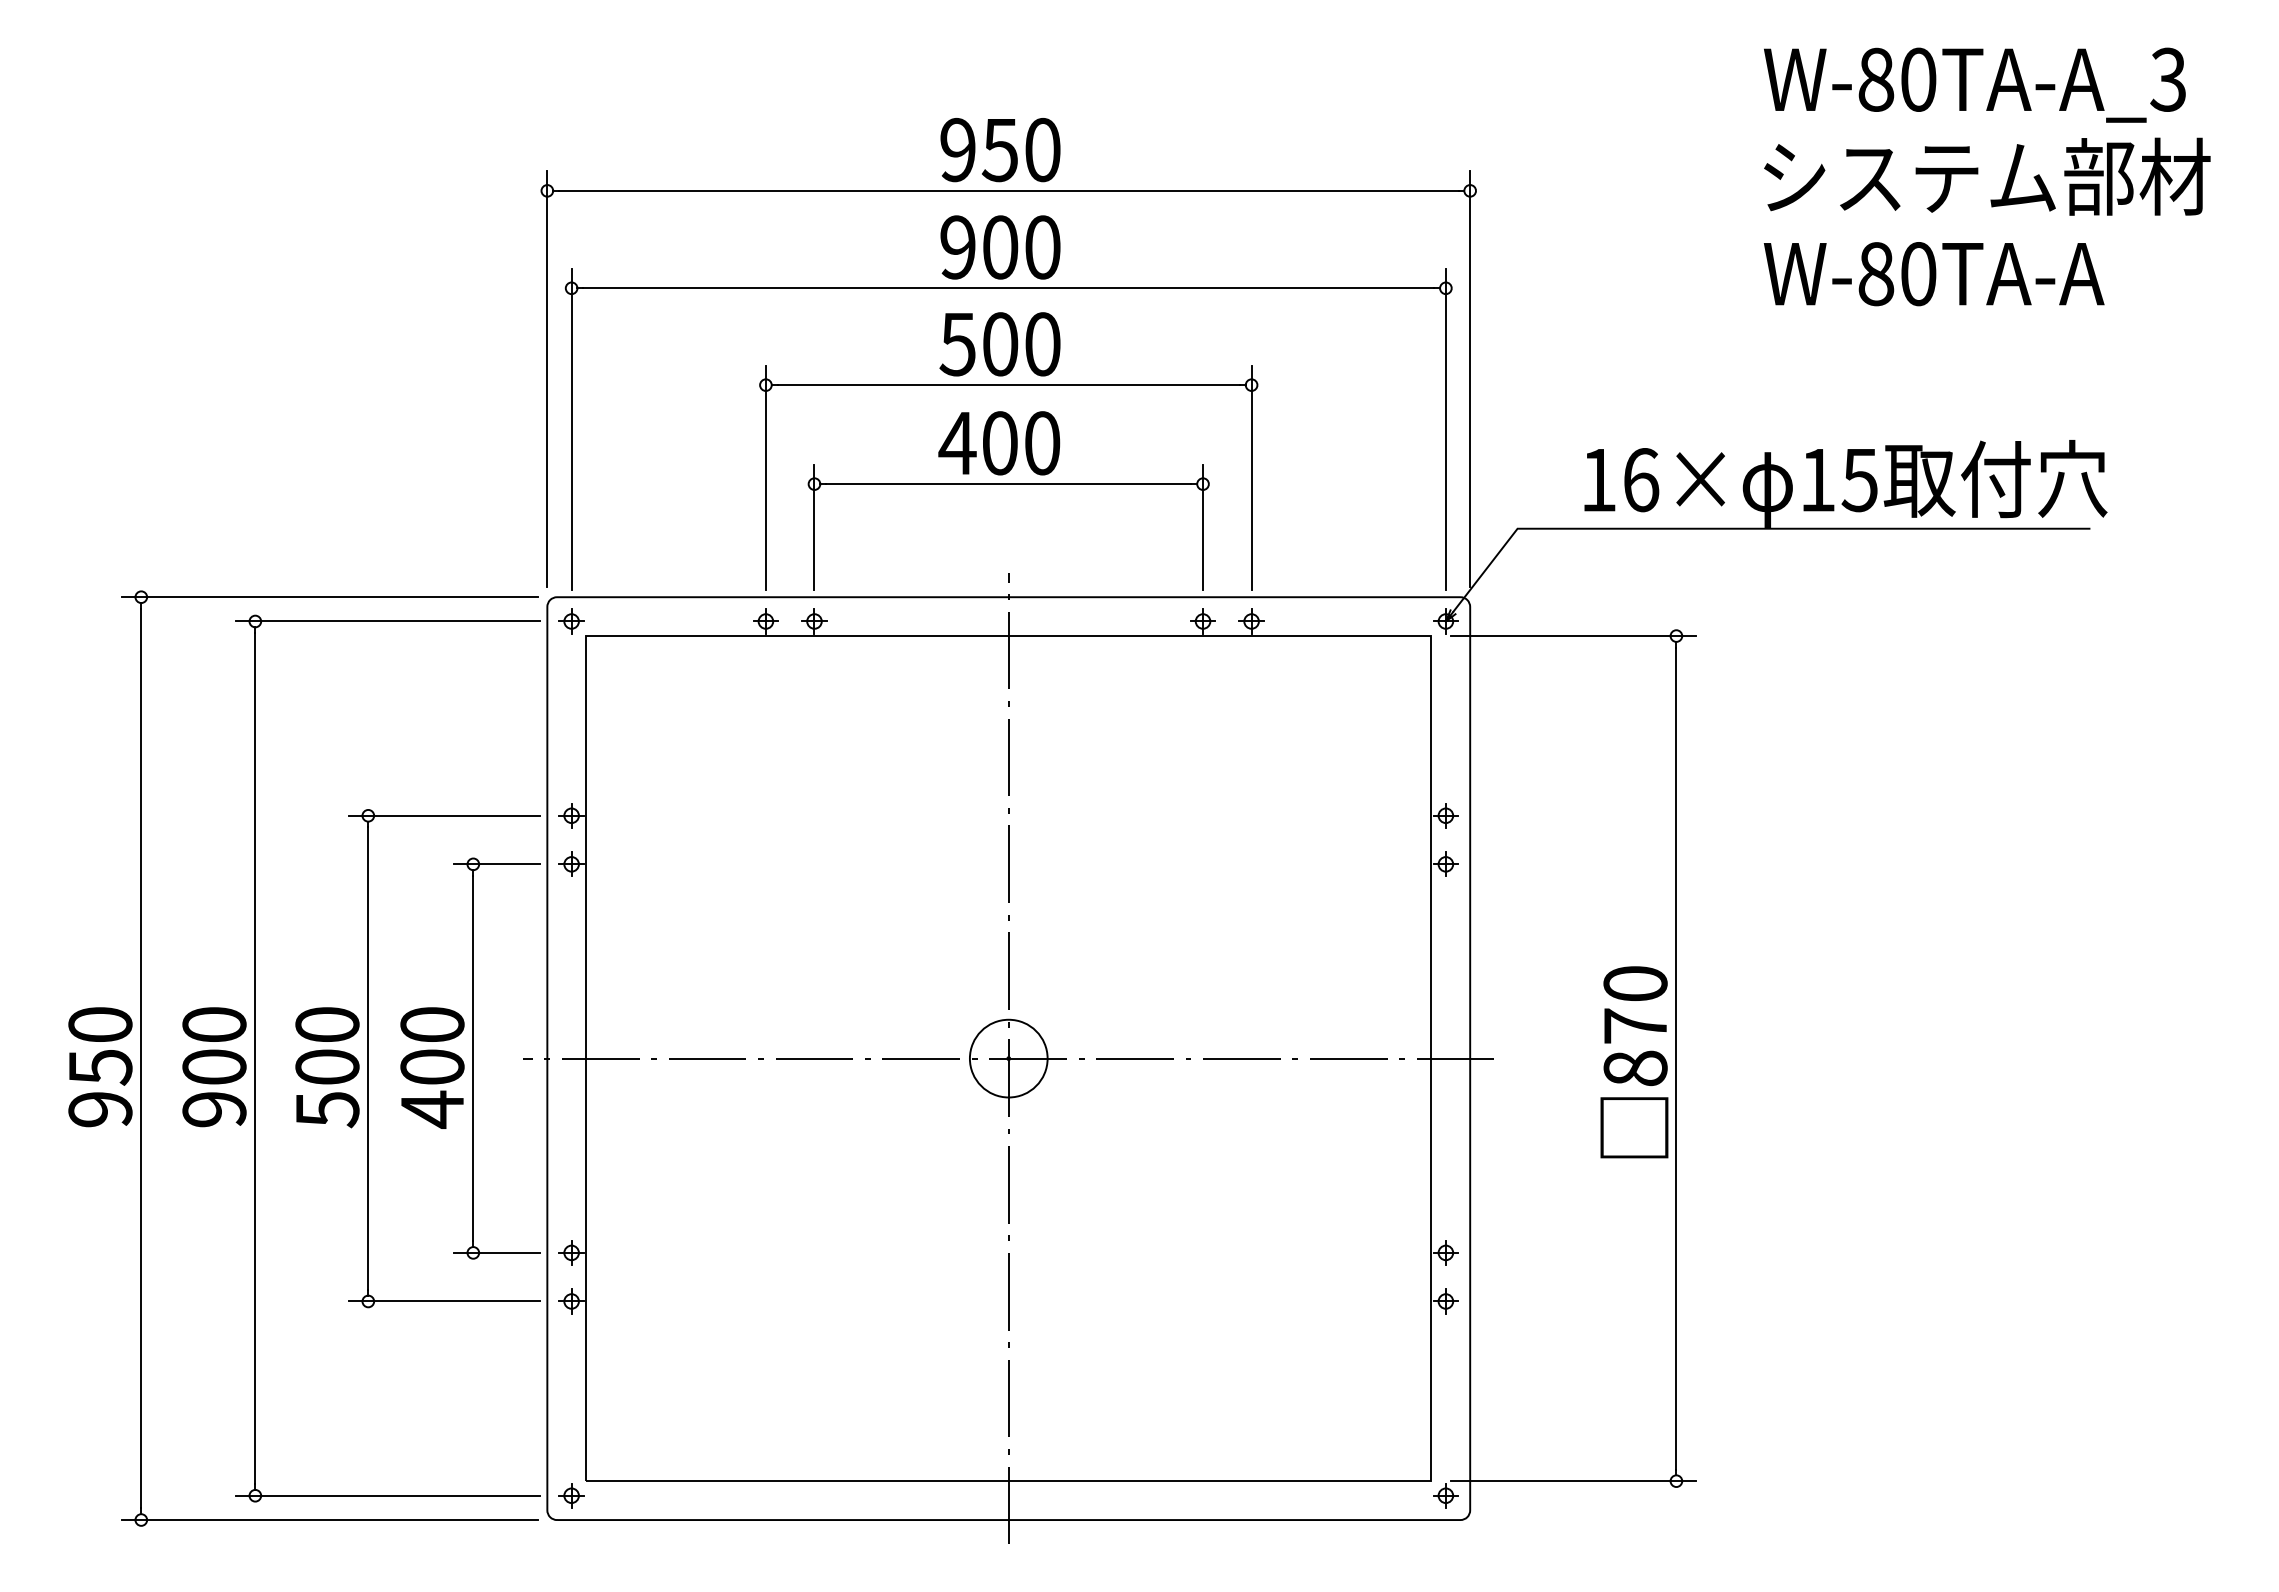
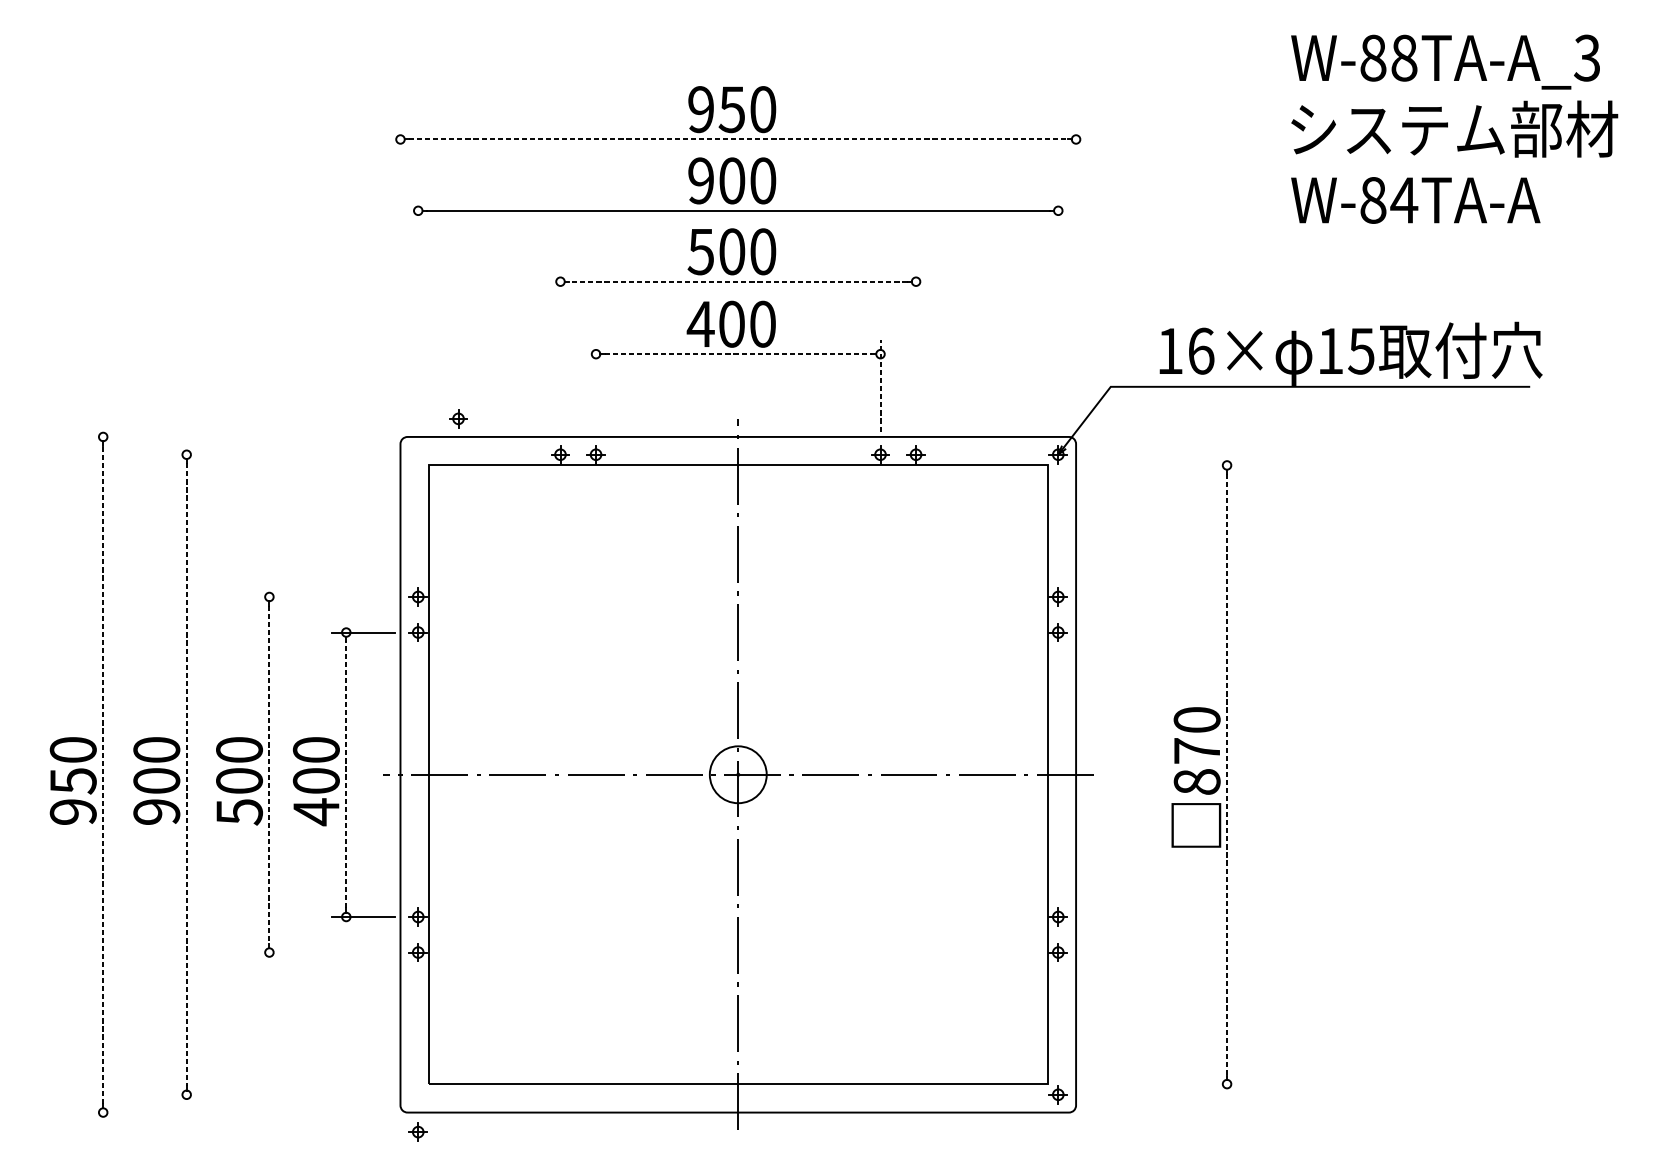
text: (1918, 79) -> (1404, 57), W-80TA-A_3 -> W-88TA-A_3
line: (1008, 190) -> (738, 139), solid -> dashed
text: (1918, 274) -> (1404, 200), W-80TA-A -> W-84TA-A
line: (547, 379) -> (400, 277), removed
line: (1470, 379) -> (1076, 277), removed
line: (1008, 385) -> (738, 281), solid -> dashed
line: (571, 428) -> (418, 313), removed
line: (1445, 428) -> (1058, 313), removed
line: (765, 477) -> (560, 349), removed
line: (1251, 477) -> (915, 349), removed
line: (1008, 484) -> (738, 354), solid -> dashed
line: (814, 526) -> (596, 385), removed
line: (1203, 527) -> (880, 385), solid -> dashed
line: (329, 597) -> (240, 437), removed
line: (387, 621) -> (283, 454), removed
part: (571, 621) -> (458, 418), moved
line: (1572, 636) -> (1150, 465), removed
line: (444, 815) -> (325, 596), removed
line: (141, 1058) -> (103, 774), solid -> dashed
line: (473, 1058) -> (346, 774), solid -> dashed
line: (1676, 1058) -> (1227, 774), solid -> dashed
line: (255, 1059) -> (186, 775), solid -> dashed
line: (368, 1059) -> (269, 775), solid -> dashed
line: (444, 1301) -> (325, 952), removed
line: (1572, 1481) -> (1150, 1084), removed
line: (387, 1495) -> (283, 1094), removed
part: (571, 1495) -> (418, 1131), moved
line: (329, 1520) -> (240, 1112), removed

